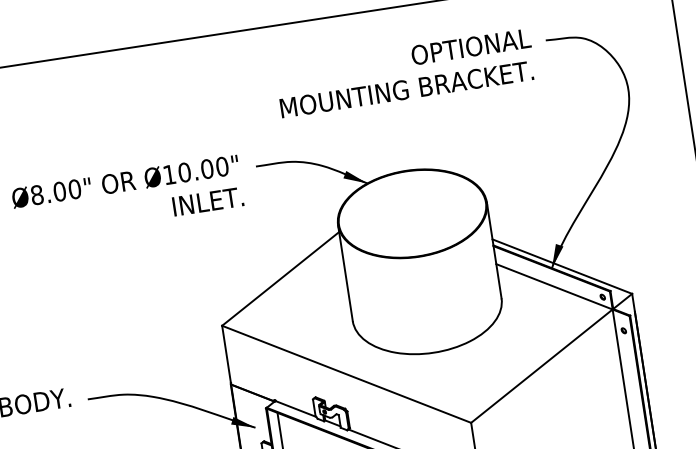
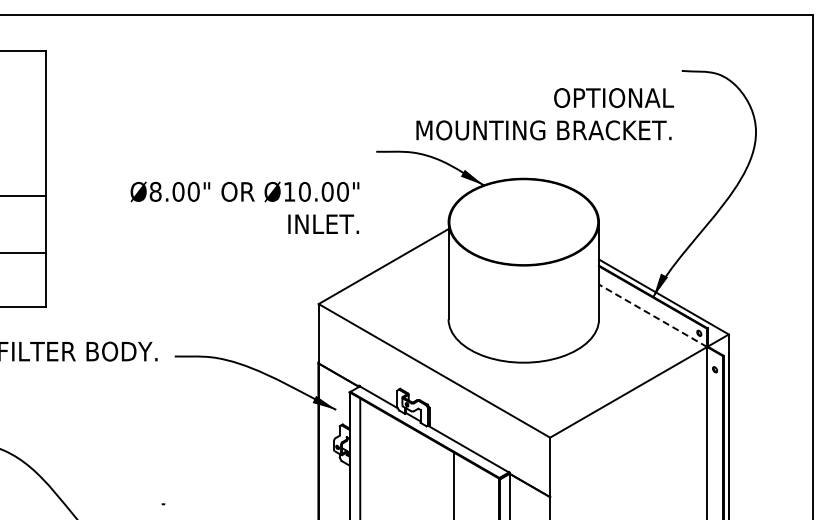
text: (404, 73) -> (544, 114), moved
text: (127, 197) -> (244, 207), moved
line: (553, 286) -> (652, 315), solid -> dashed

